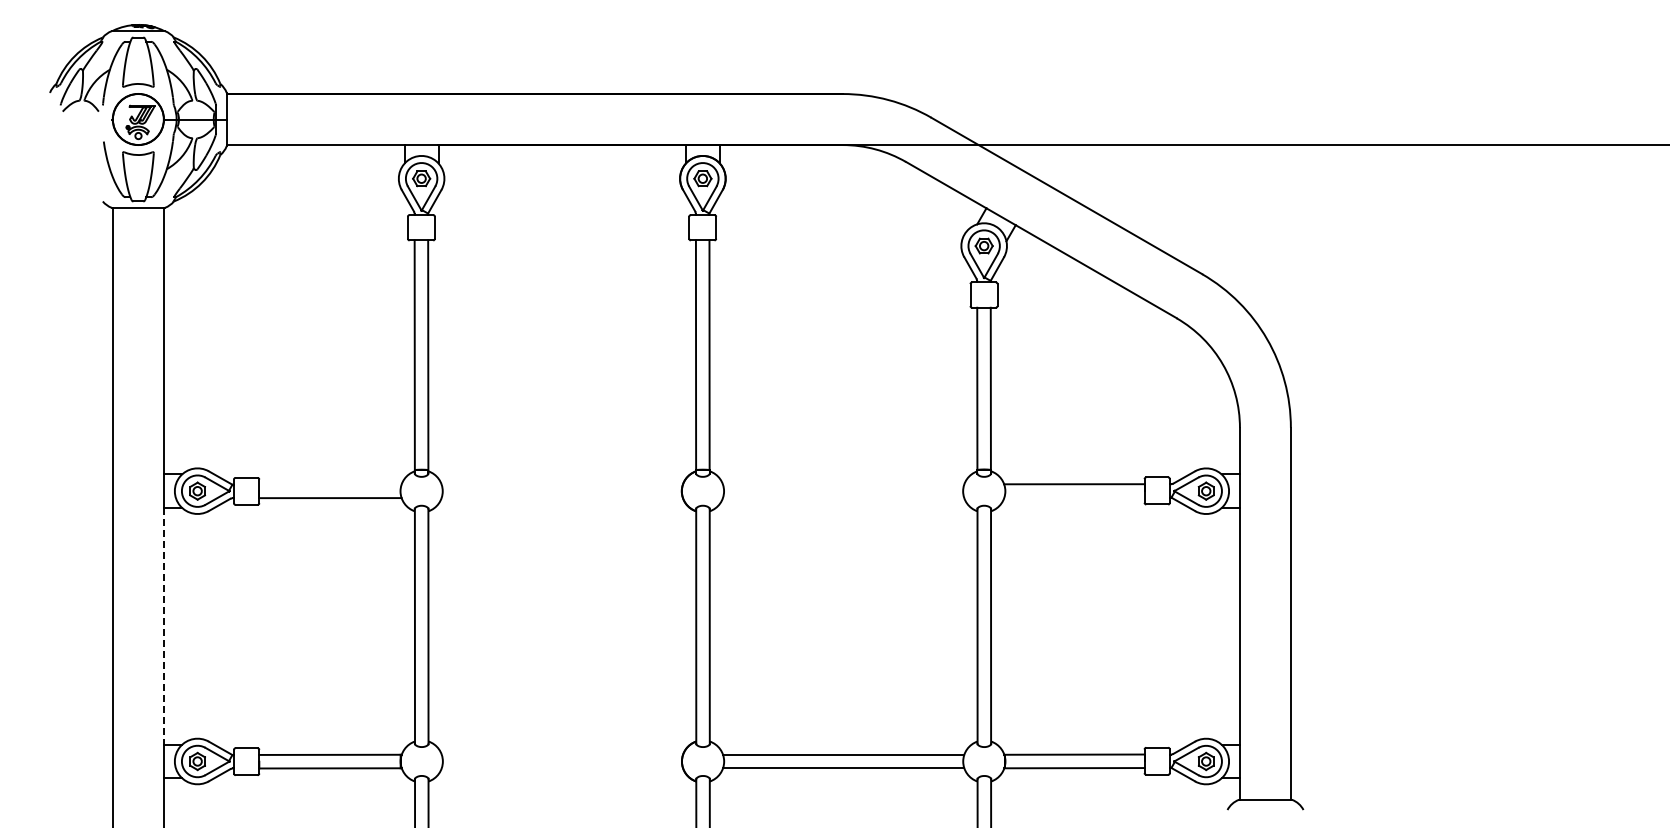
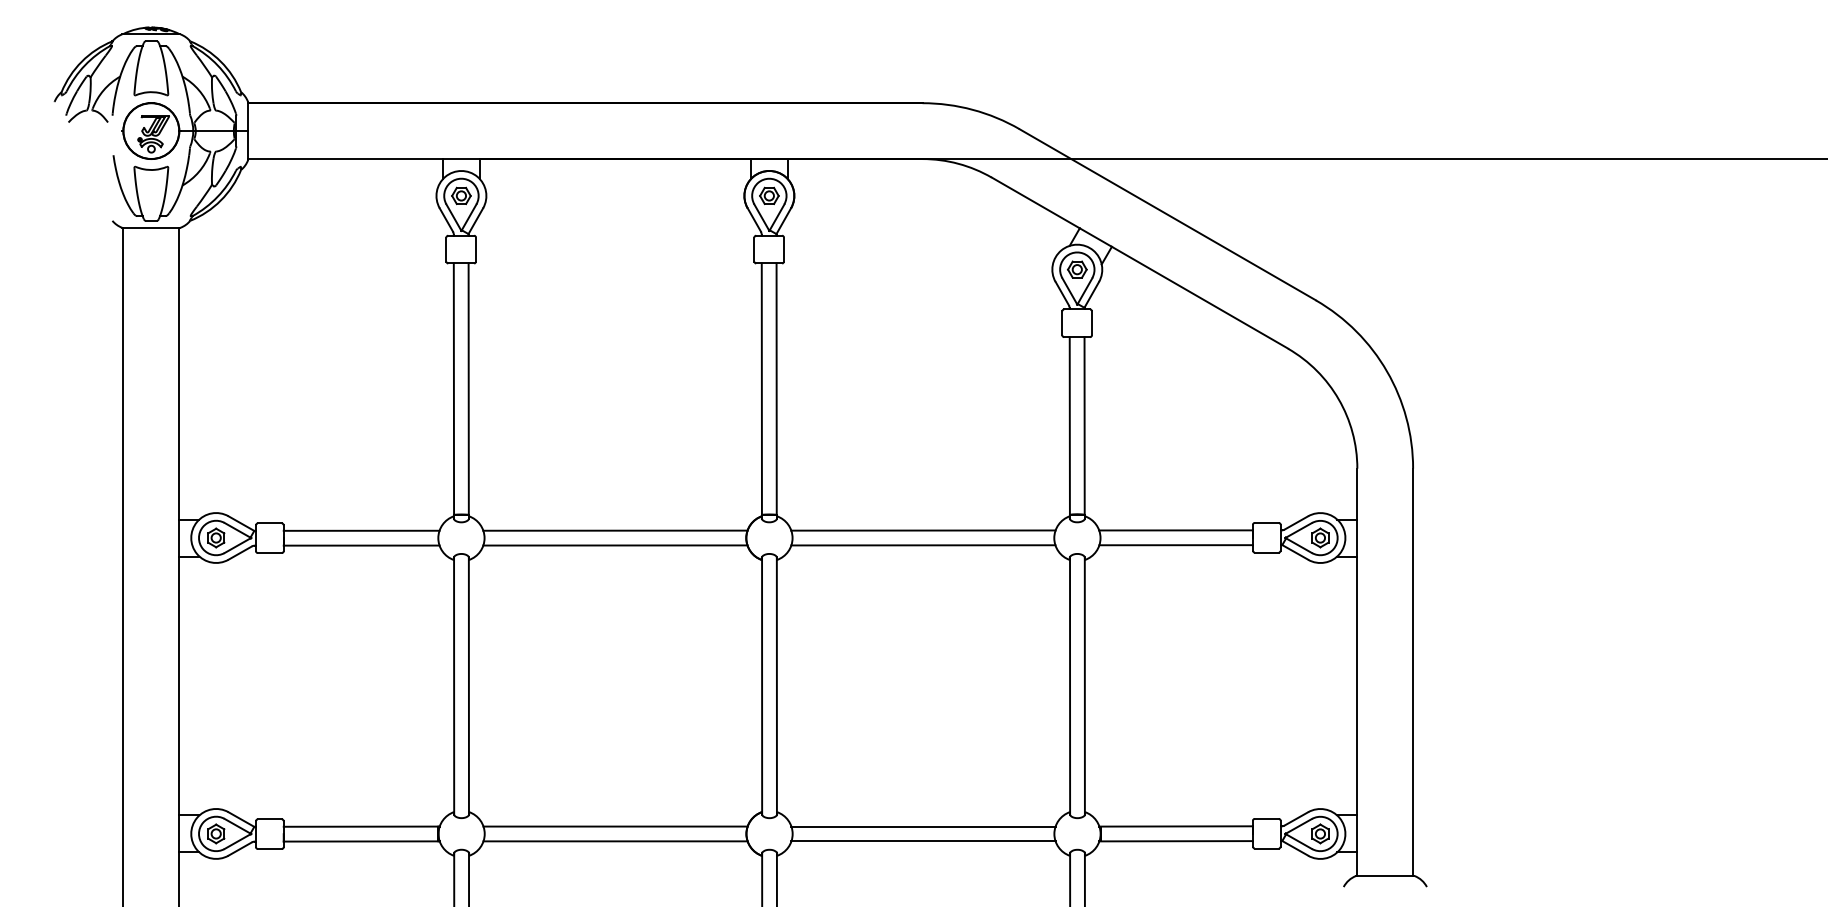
line: (330, 484) -> (361, 530), added
line: (561, 484) -> (614, 530), added
line: (843, 484) -> (923, 530), added
line: (561, 497) -> (614, 544), added
line: (843, 497) -> (923, 544), added
line: (1074, 497) -> (1176, 544), added
line: (163, 626) -> (178, 686), dashed -> solid
line: (562, 754) -> (615, 826), added
line: (562, 768) -> (615, 841), added

